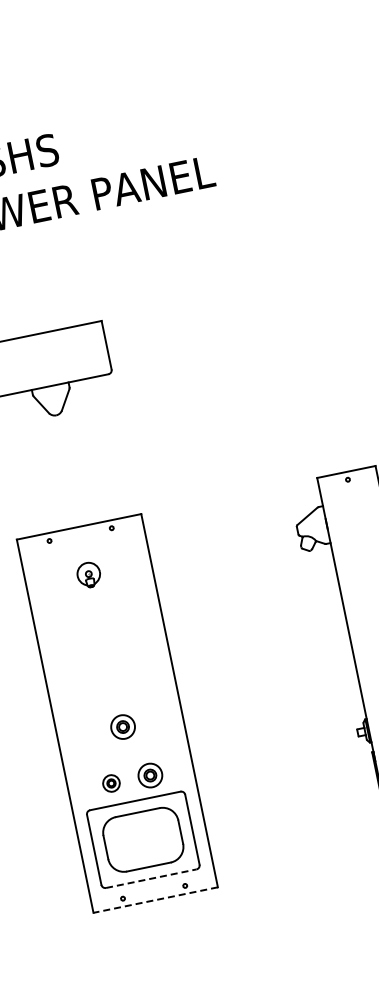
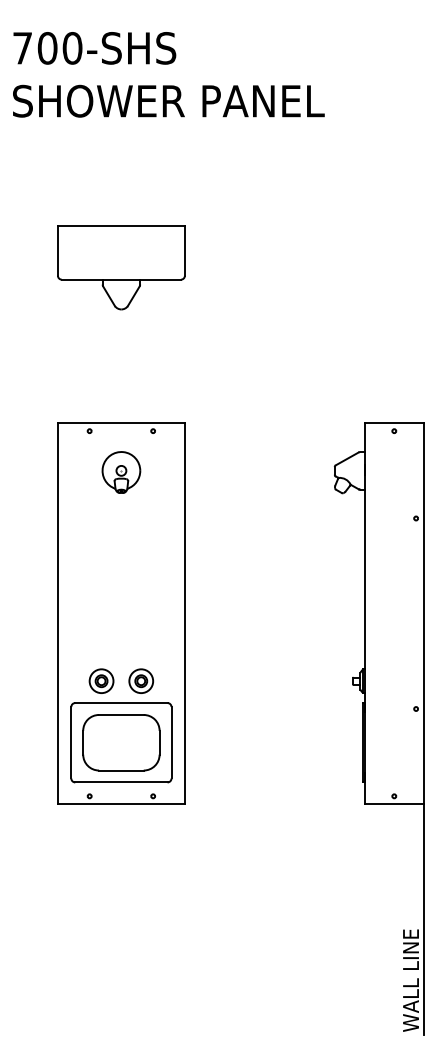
part: (89, 575) -> (121, 472), size x1.67
part: (123, 726) -> (124, 627), removed
part: (111, 782) -> (101, 680), size x1.43
line: (151, 878) -> (121, 782), dashed -> solid
line: (155, 900) -> (121, 804), dashed -> solid

